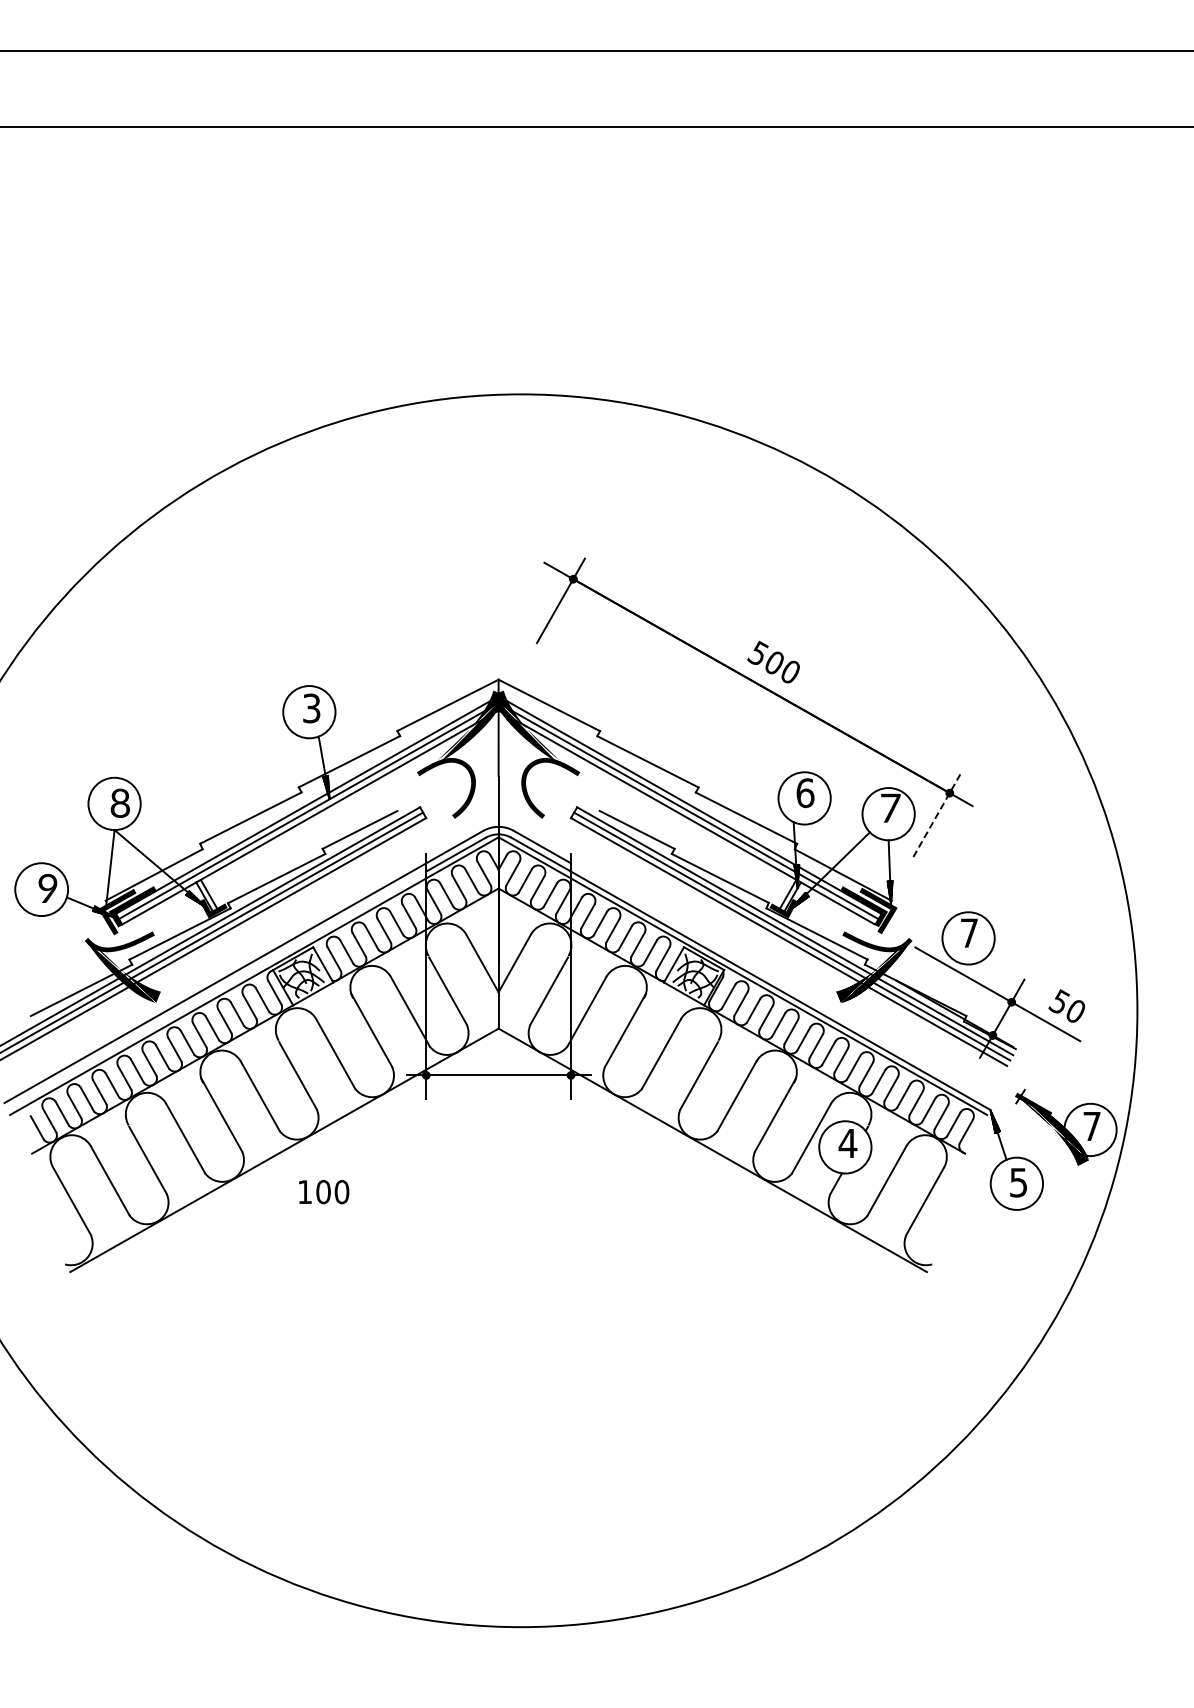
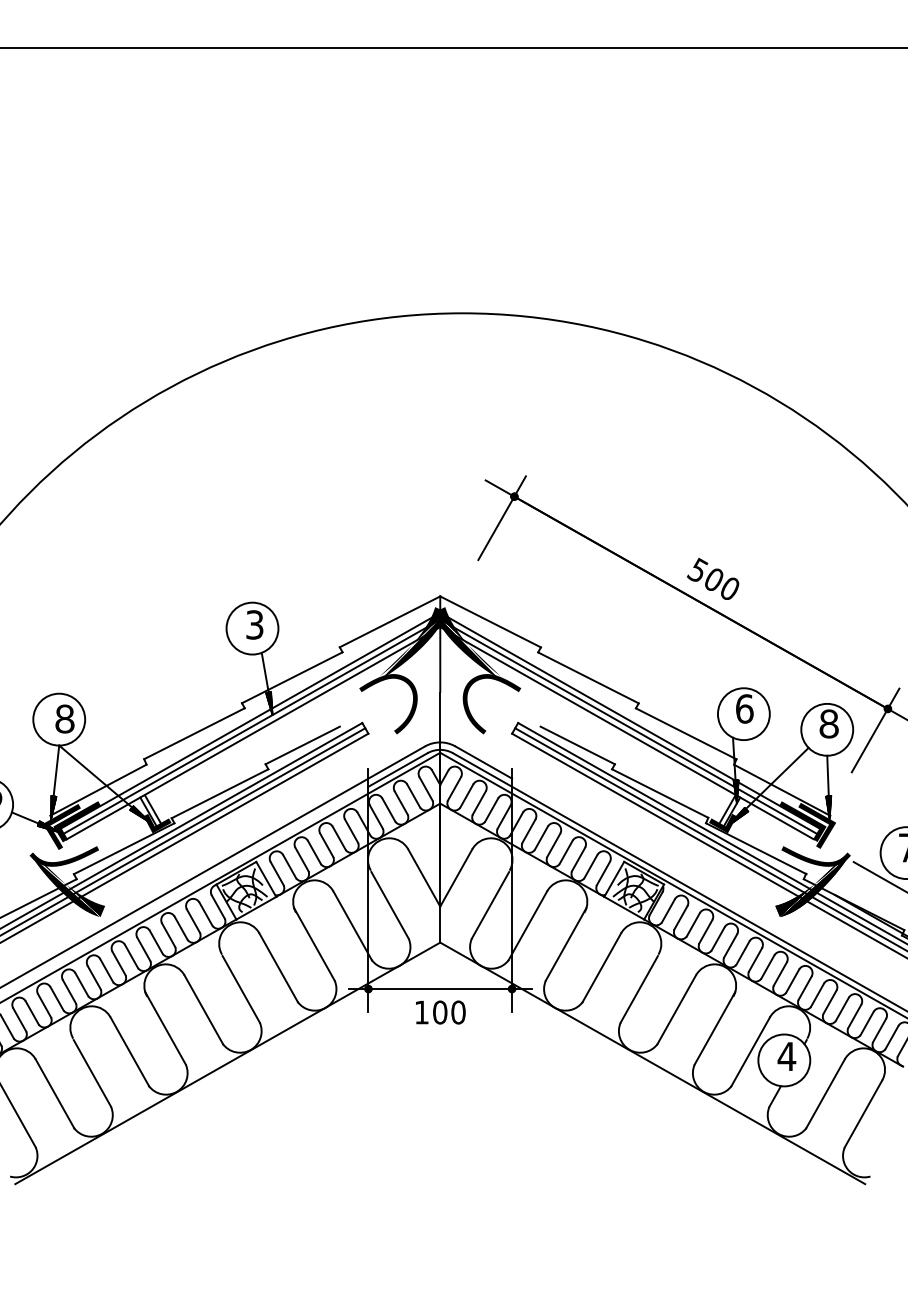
text: (890, 807) -> (829, 723), 7 -> 8
line: (937, 814) -> (875, 730), dashed -> solid
hatch: (108, 892) -> (53, 807), added
text: (324, 1192) -> (441, 1012), moved

